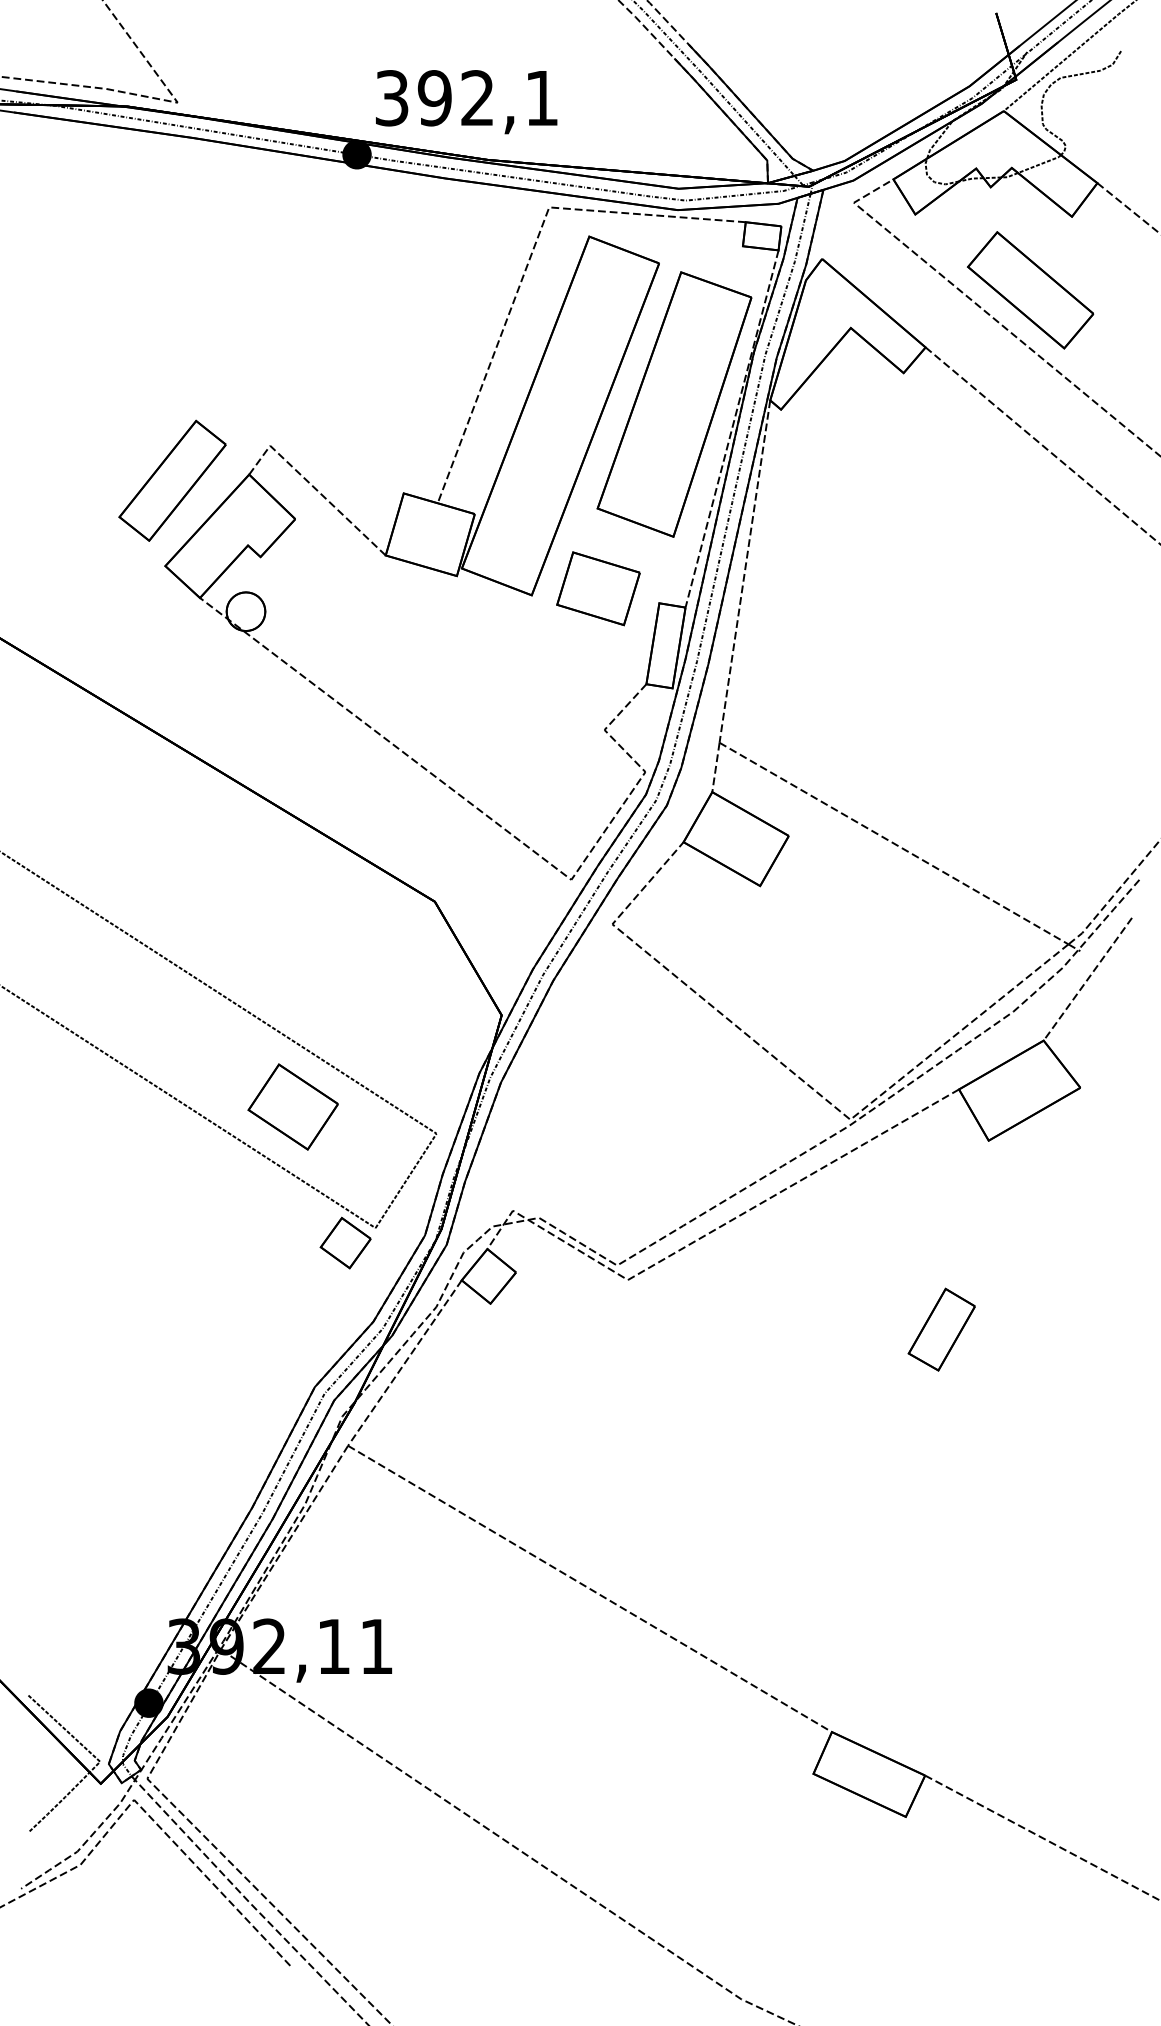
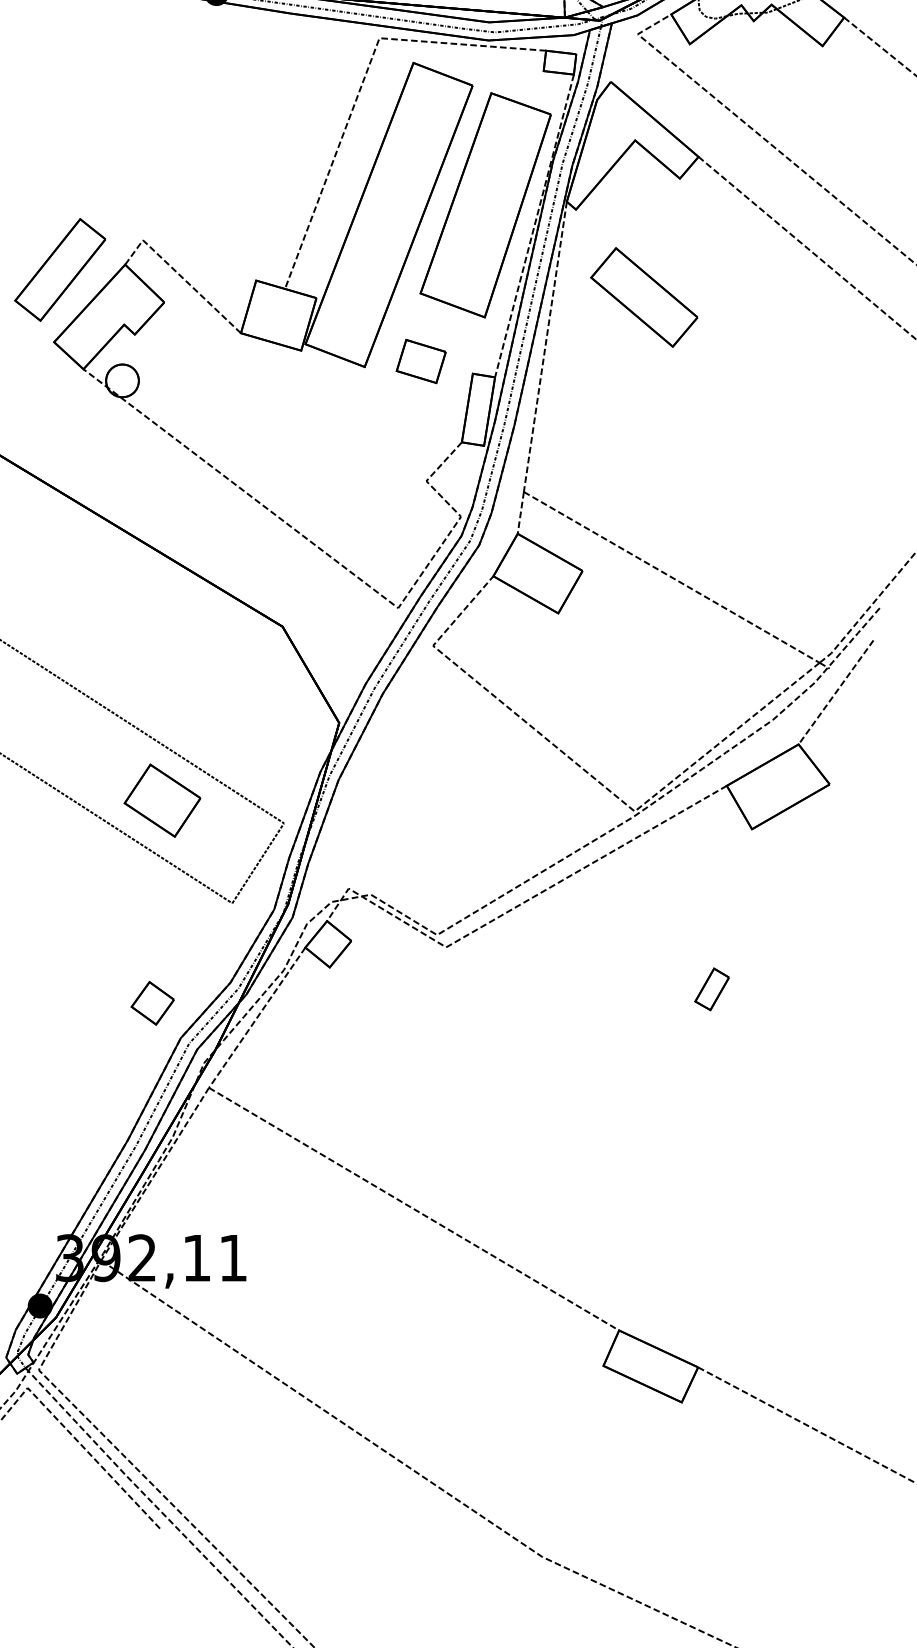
part: (1030, 290) -> (644, 297), moved
part: (598, 588) -> (421, 361), size x0.7
part: (345, 1242) -> (152, 1002), moved
part: (941, 1329) -> (712, 989), size x0.6

